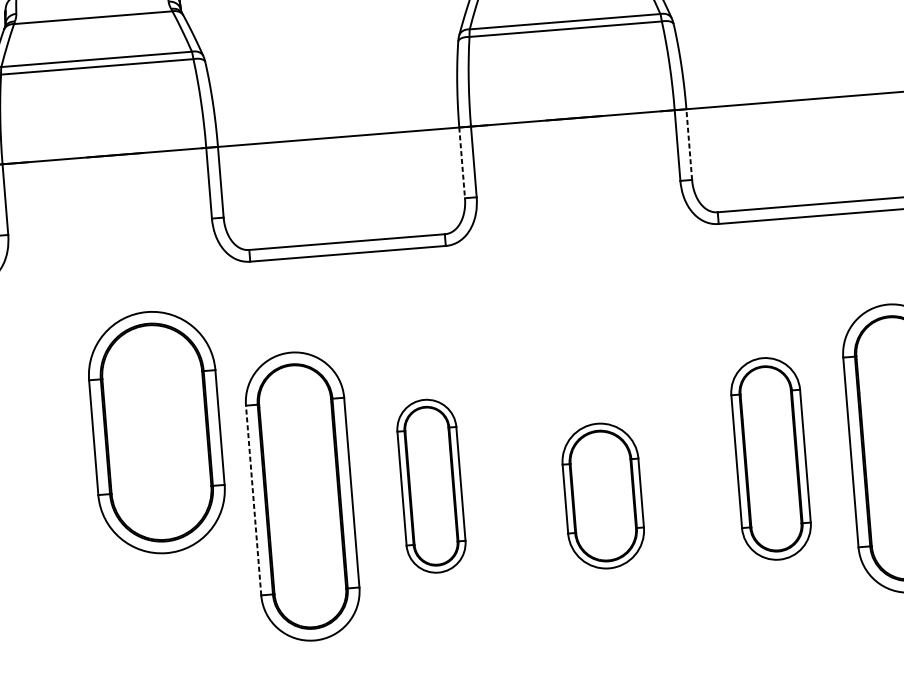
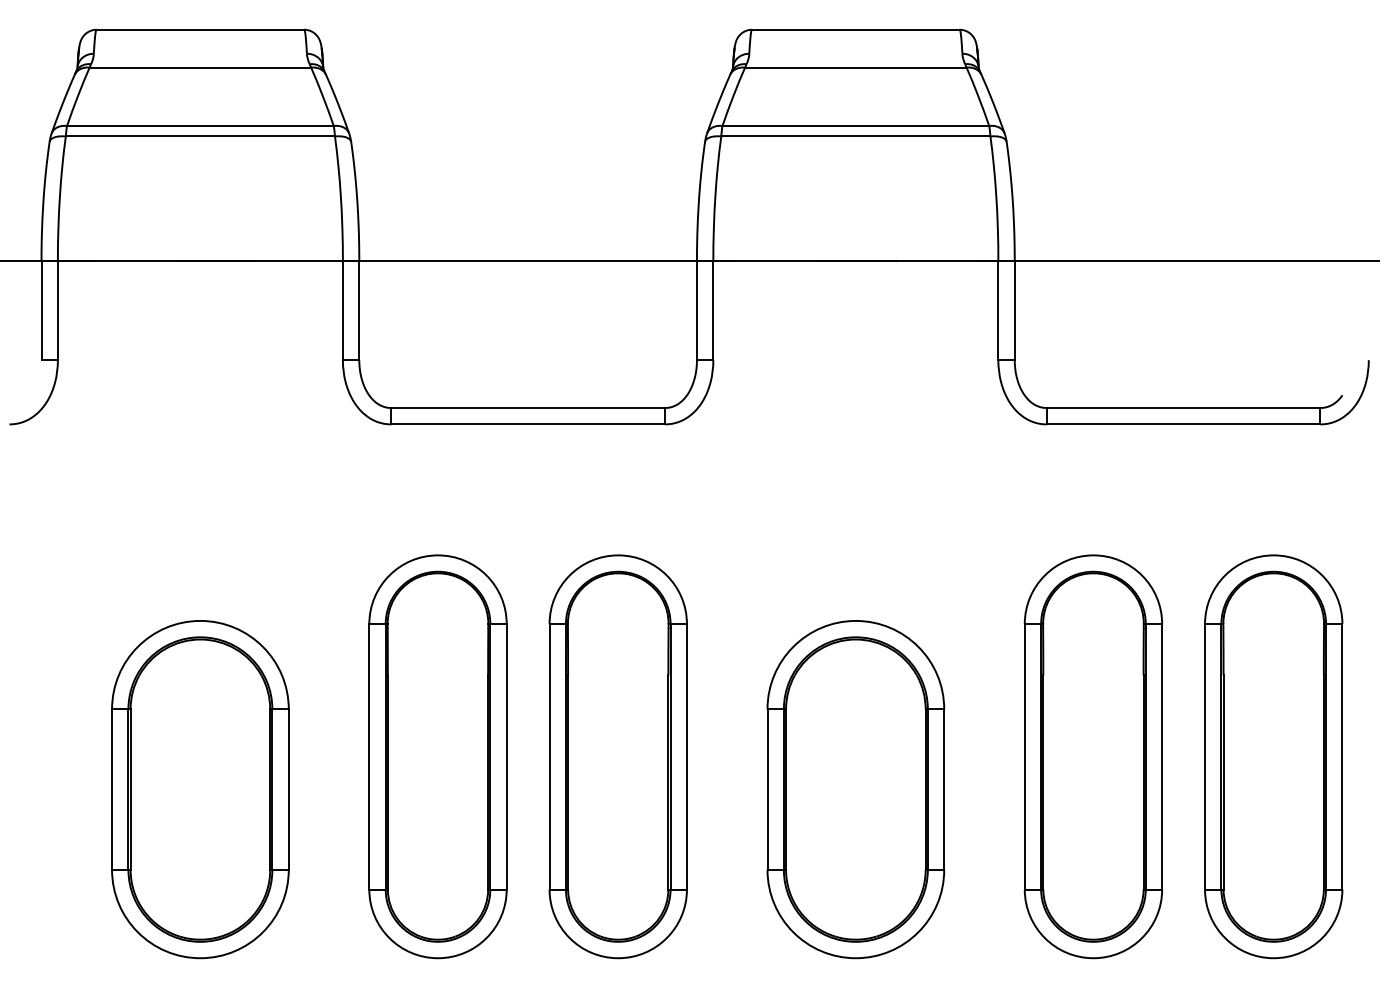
line: (689, 144) -> (1014, 310), dashed -> solid
line: (461, 163) -> (696, 311), dashed -> solid
part: (156, 432) -> (200, 789), moved
part: (770, 458) -> (1092, 756), size x1.43
part: (430, 486) -> (617, 756), size x1.67
part: (602, 495) -> (855, 789), size x1.67
line: (253, 500) -> (369, 756), dashed -> solid

